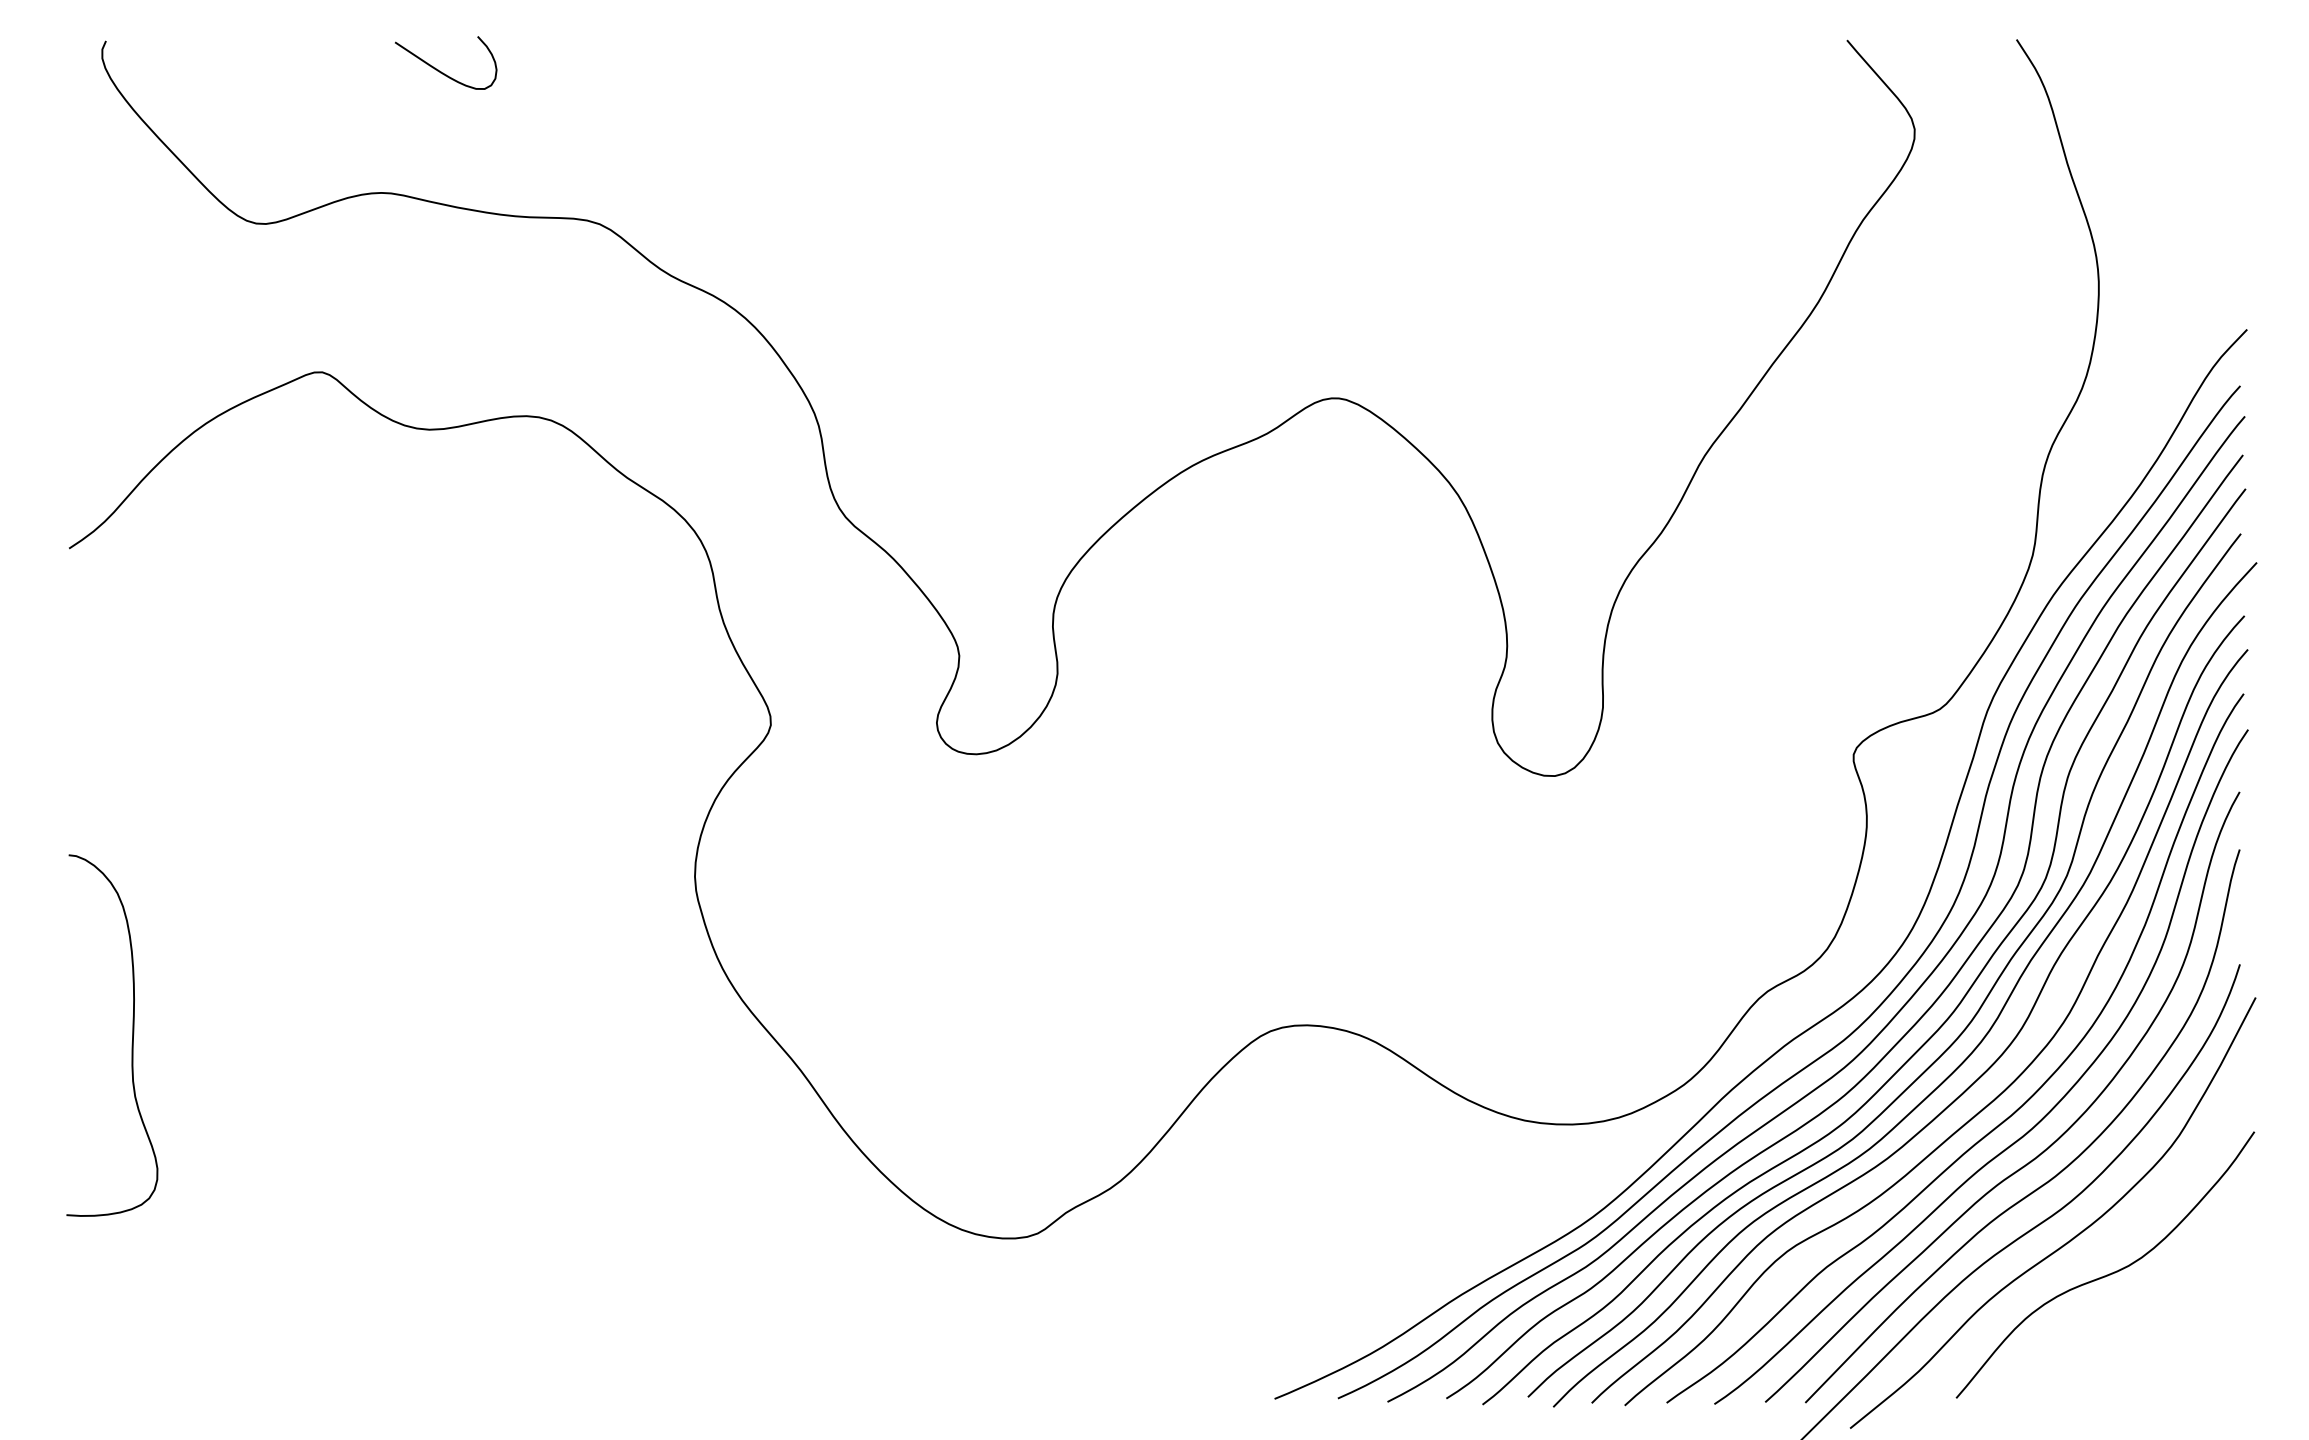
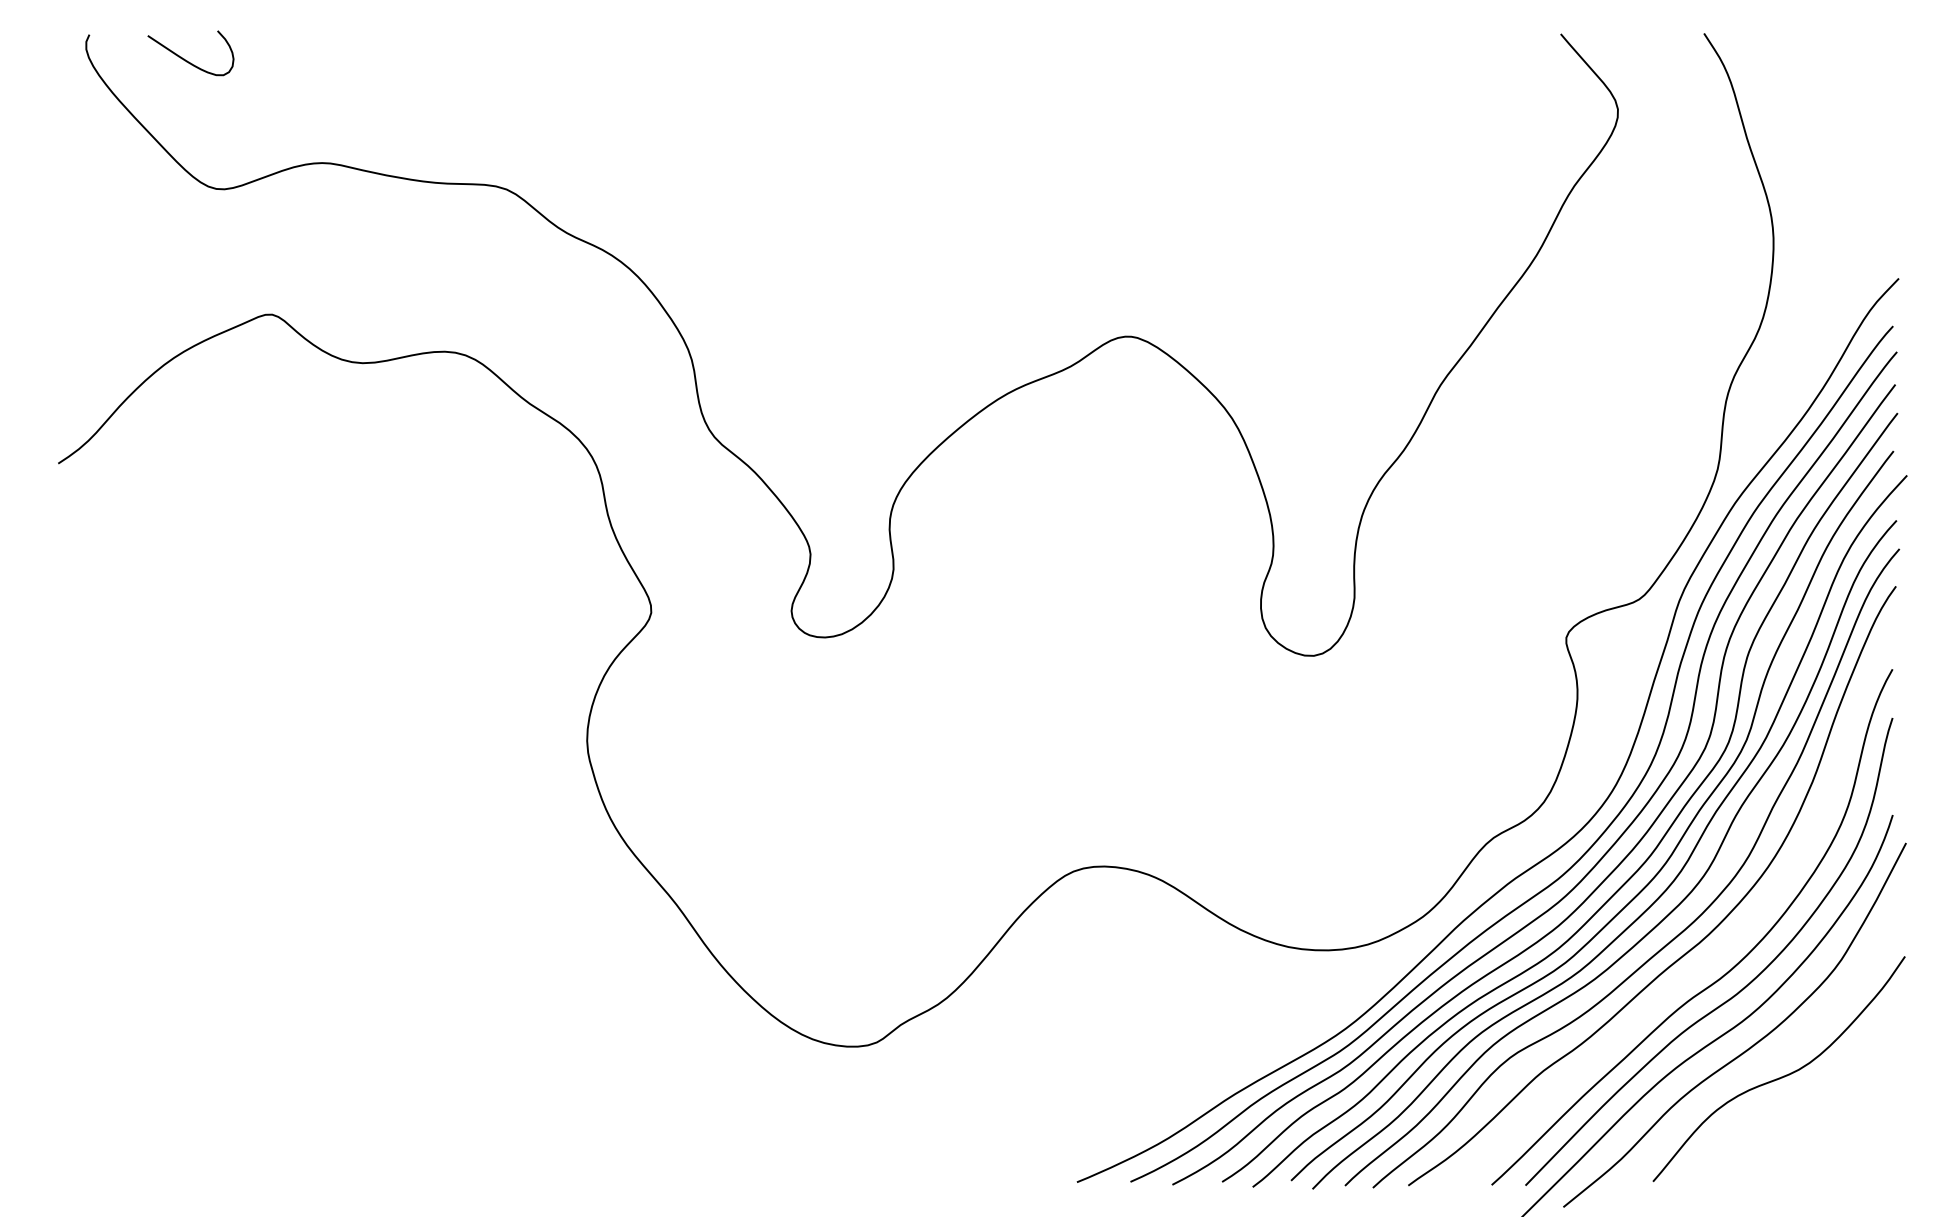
curve: (441, 71) -> (187, 60), moved
curve: (132, 1035) -> (111, 875), removed
curve: (2037, 1122) -> (1721, 948), removed

